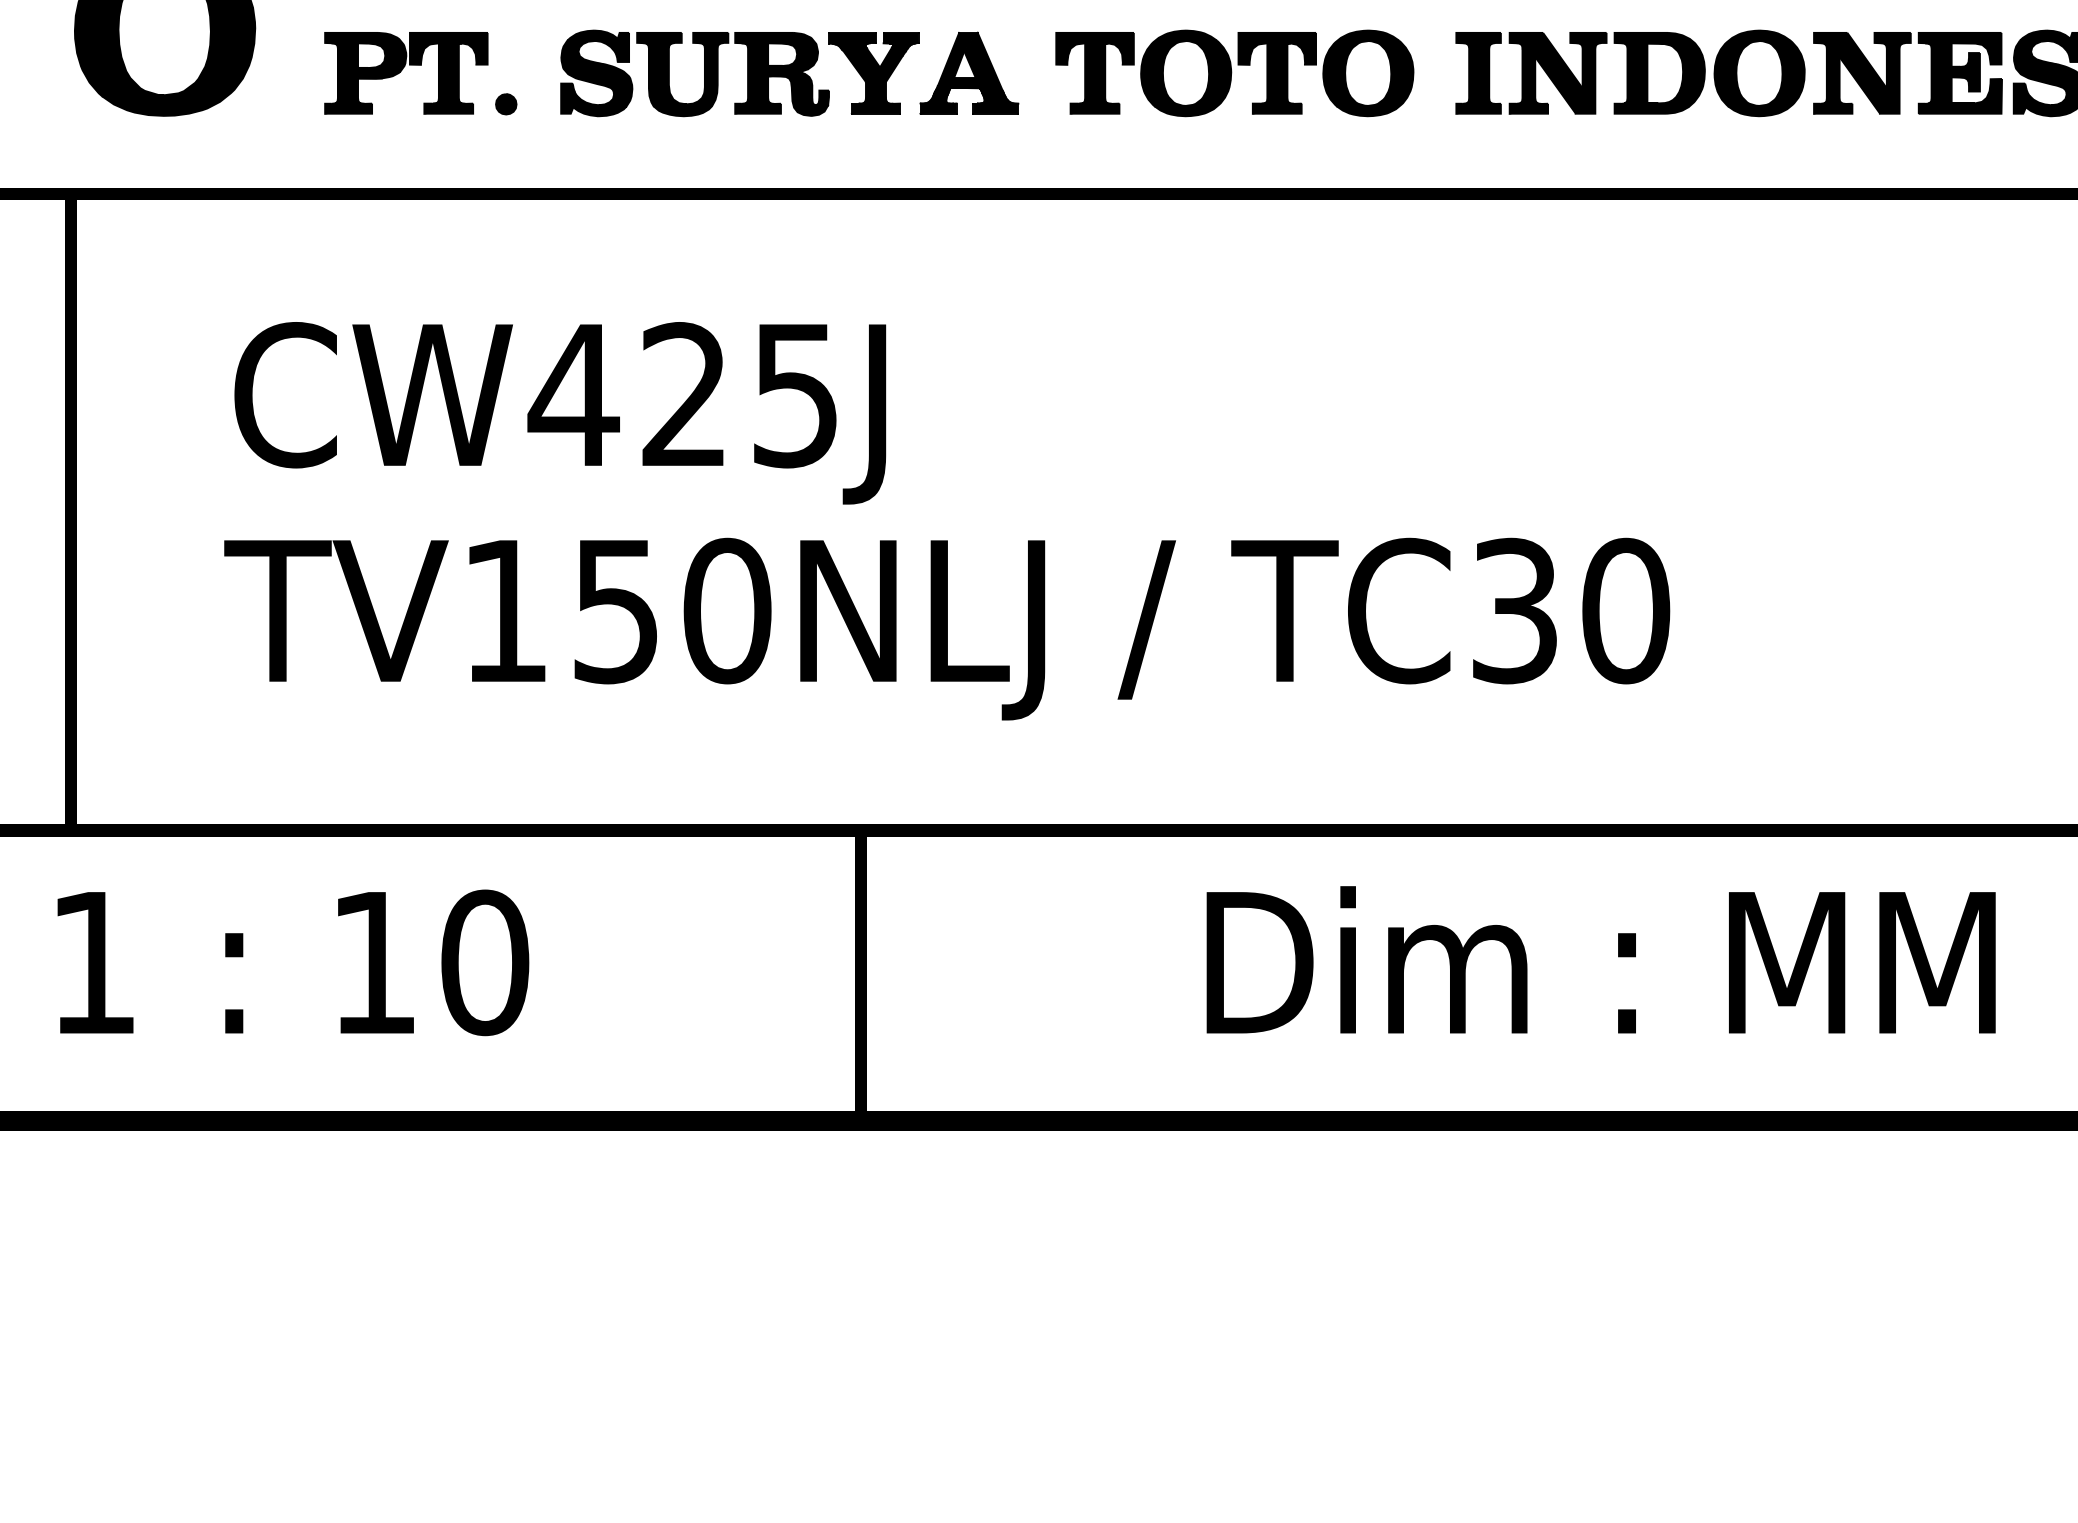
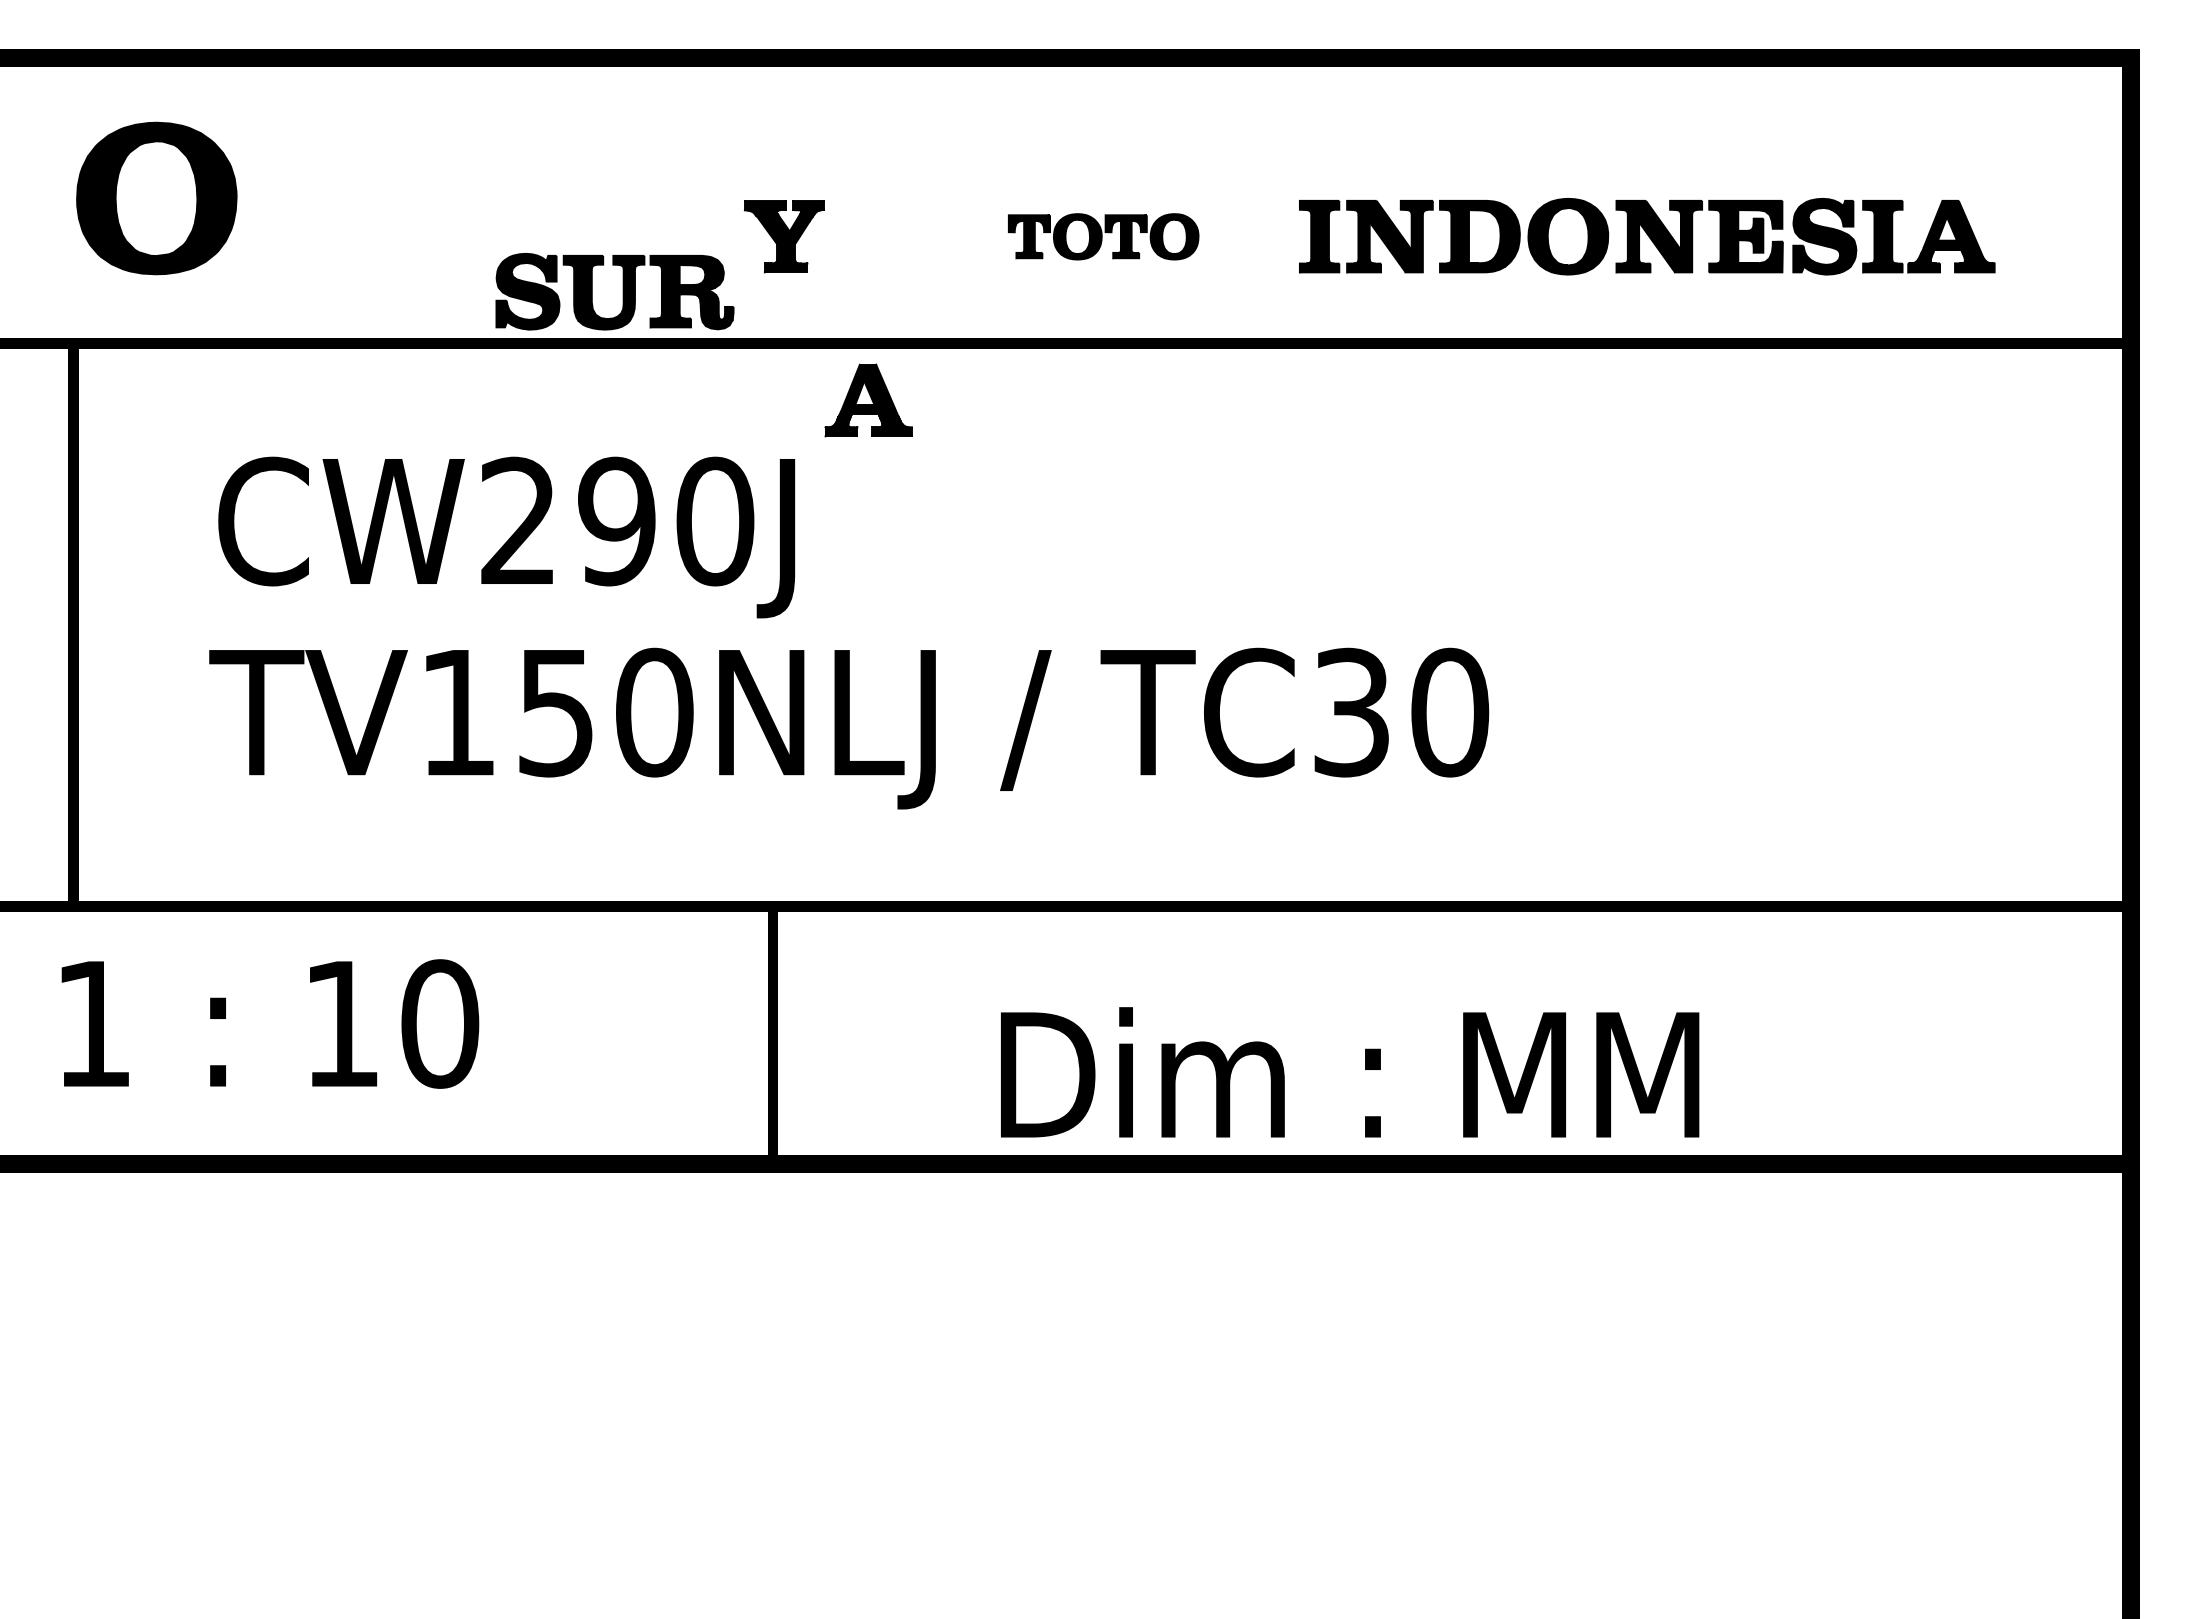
part: (419, 65) -> (382, 229), removed
part: (703, 73) -> (622, 291), moved
part: (969, 73) -> (868, 400), moved
part: (1234, 73) -> (1103, 236), size x0.6
text: (683, 395) -> (615, 521), CW425J -> CW290J
text: (1601, 959) -> (1350, 1072), moved

